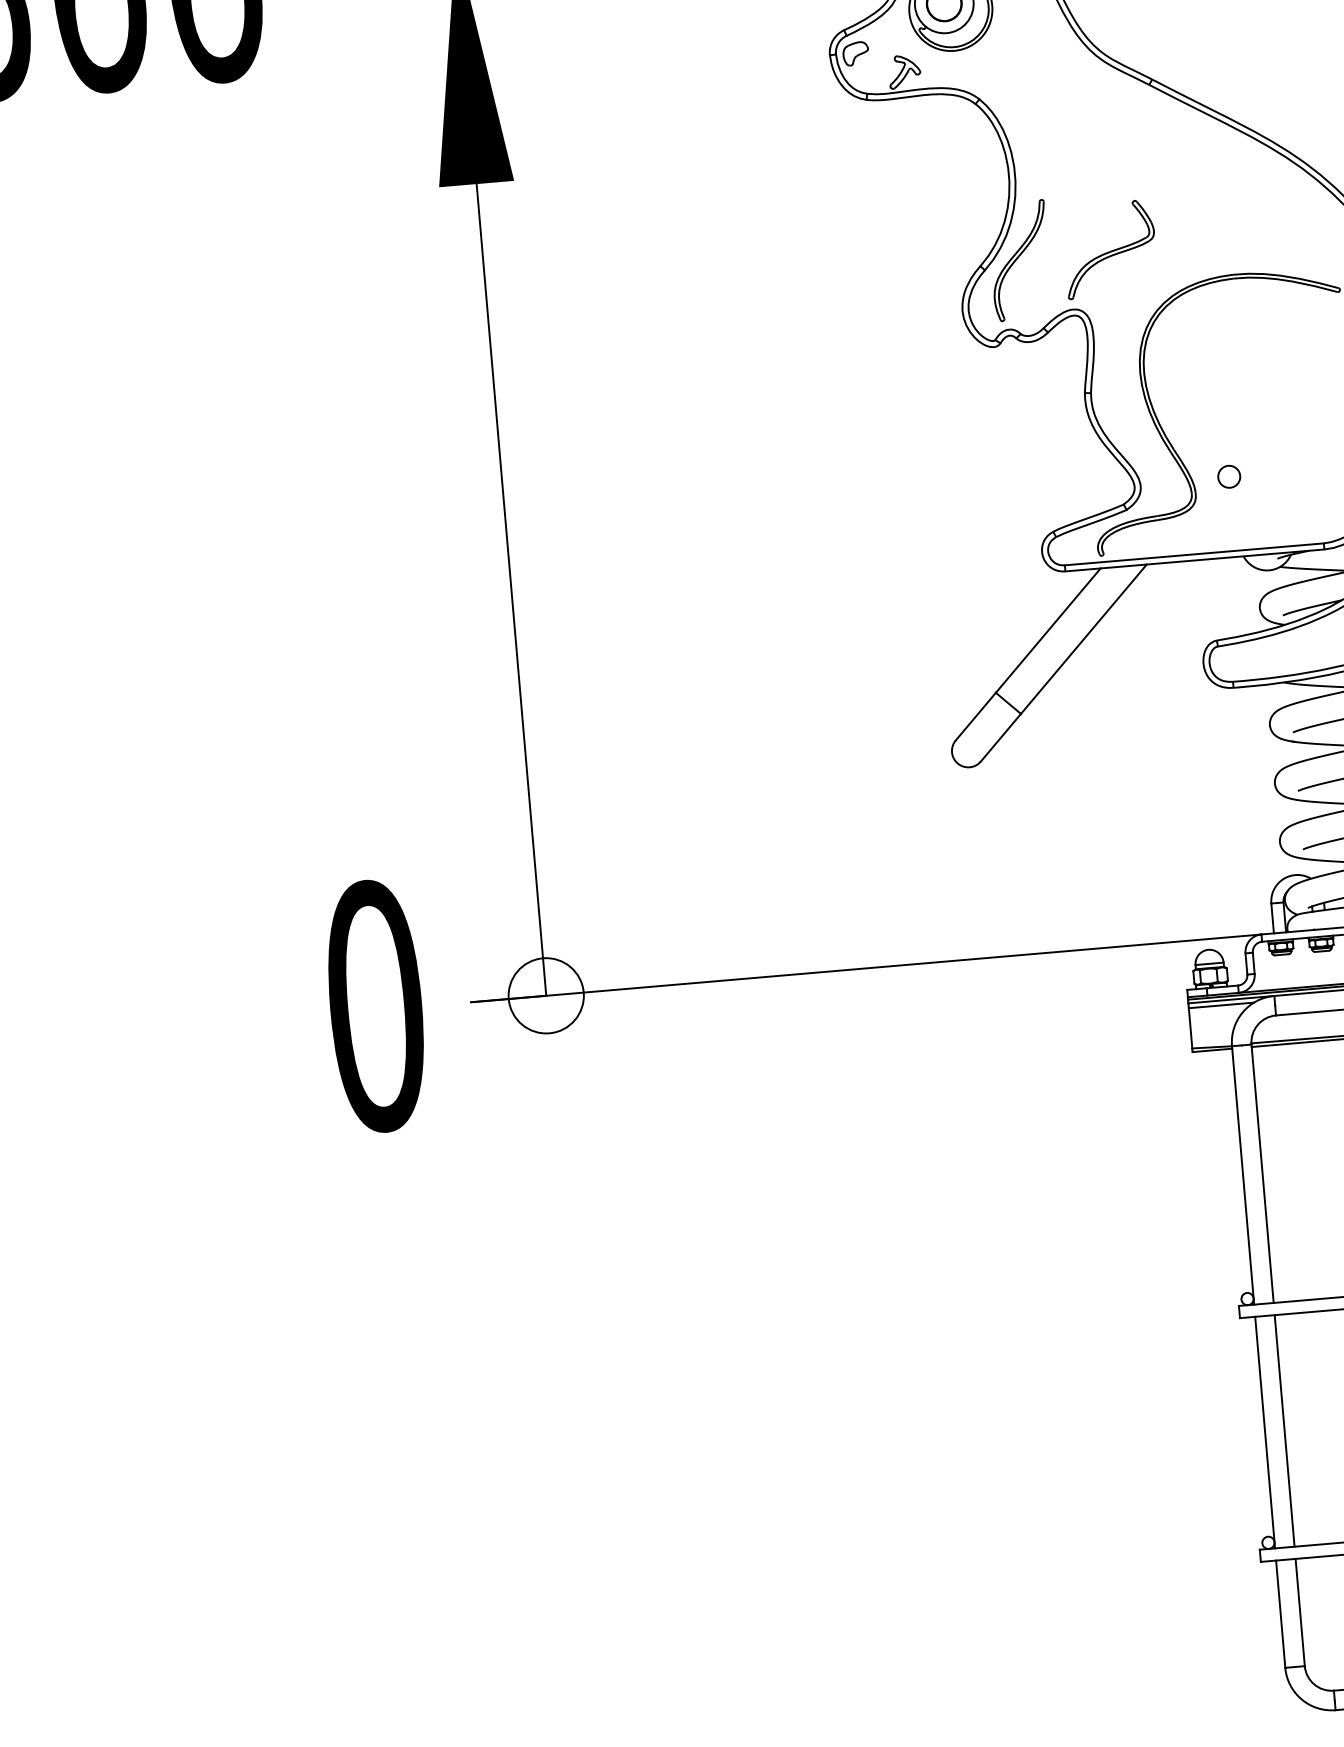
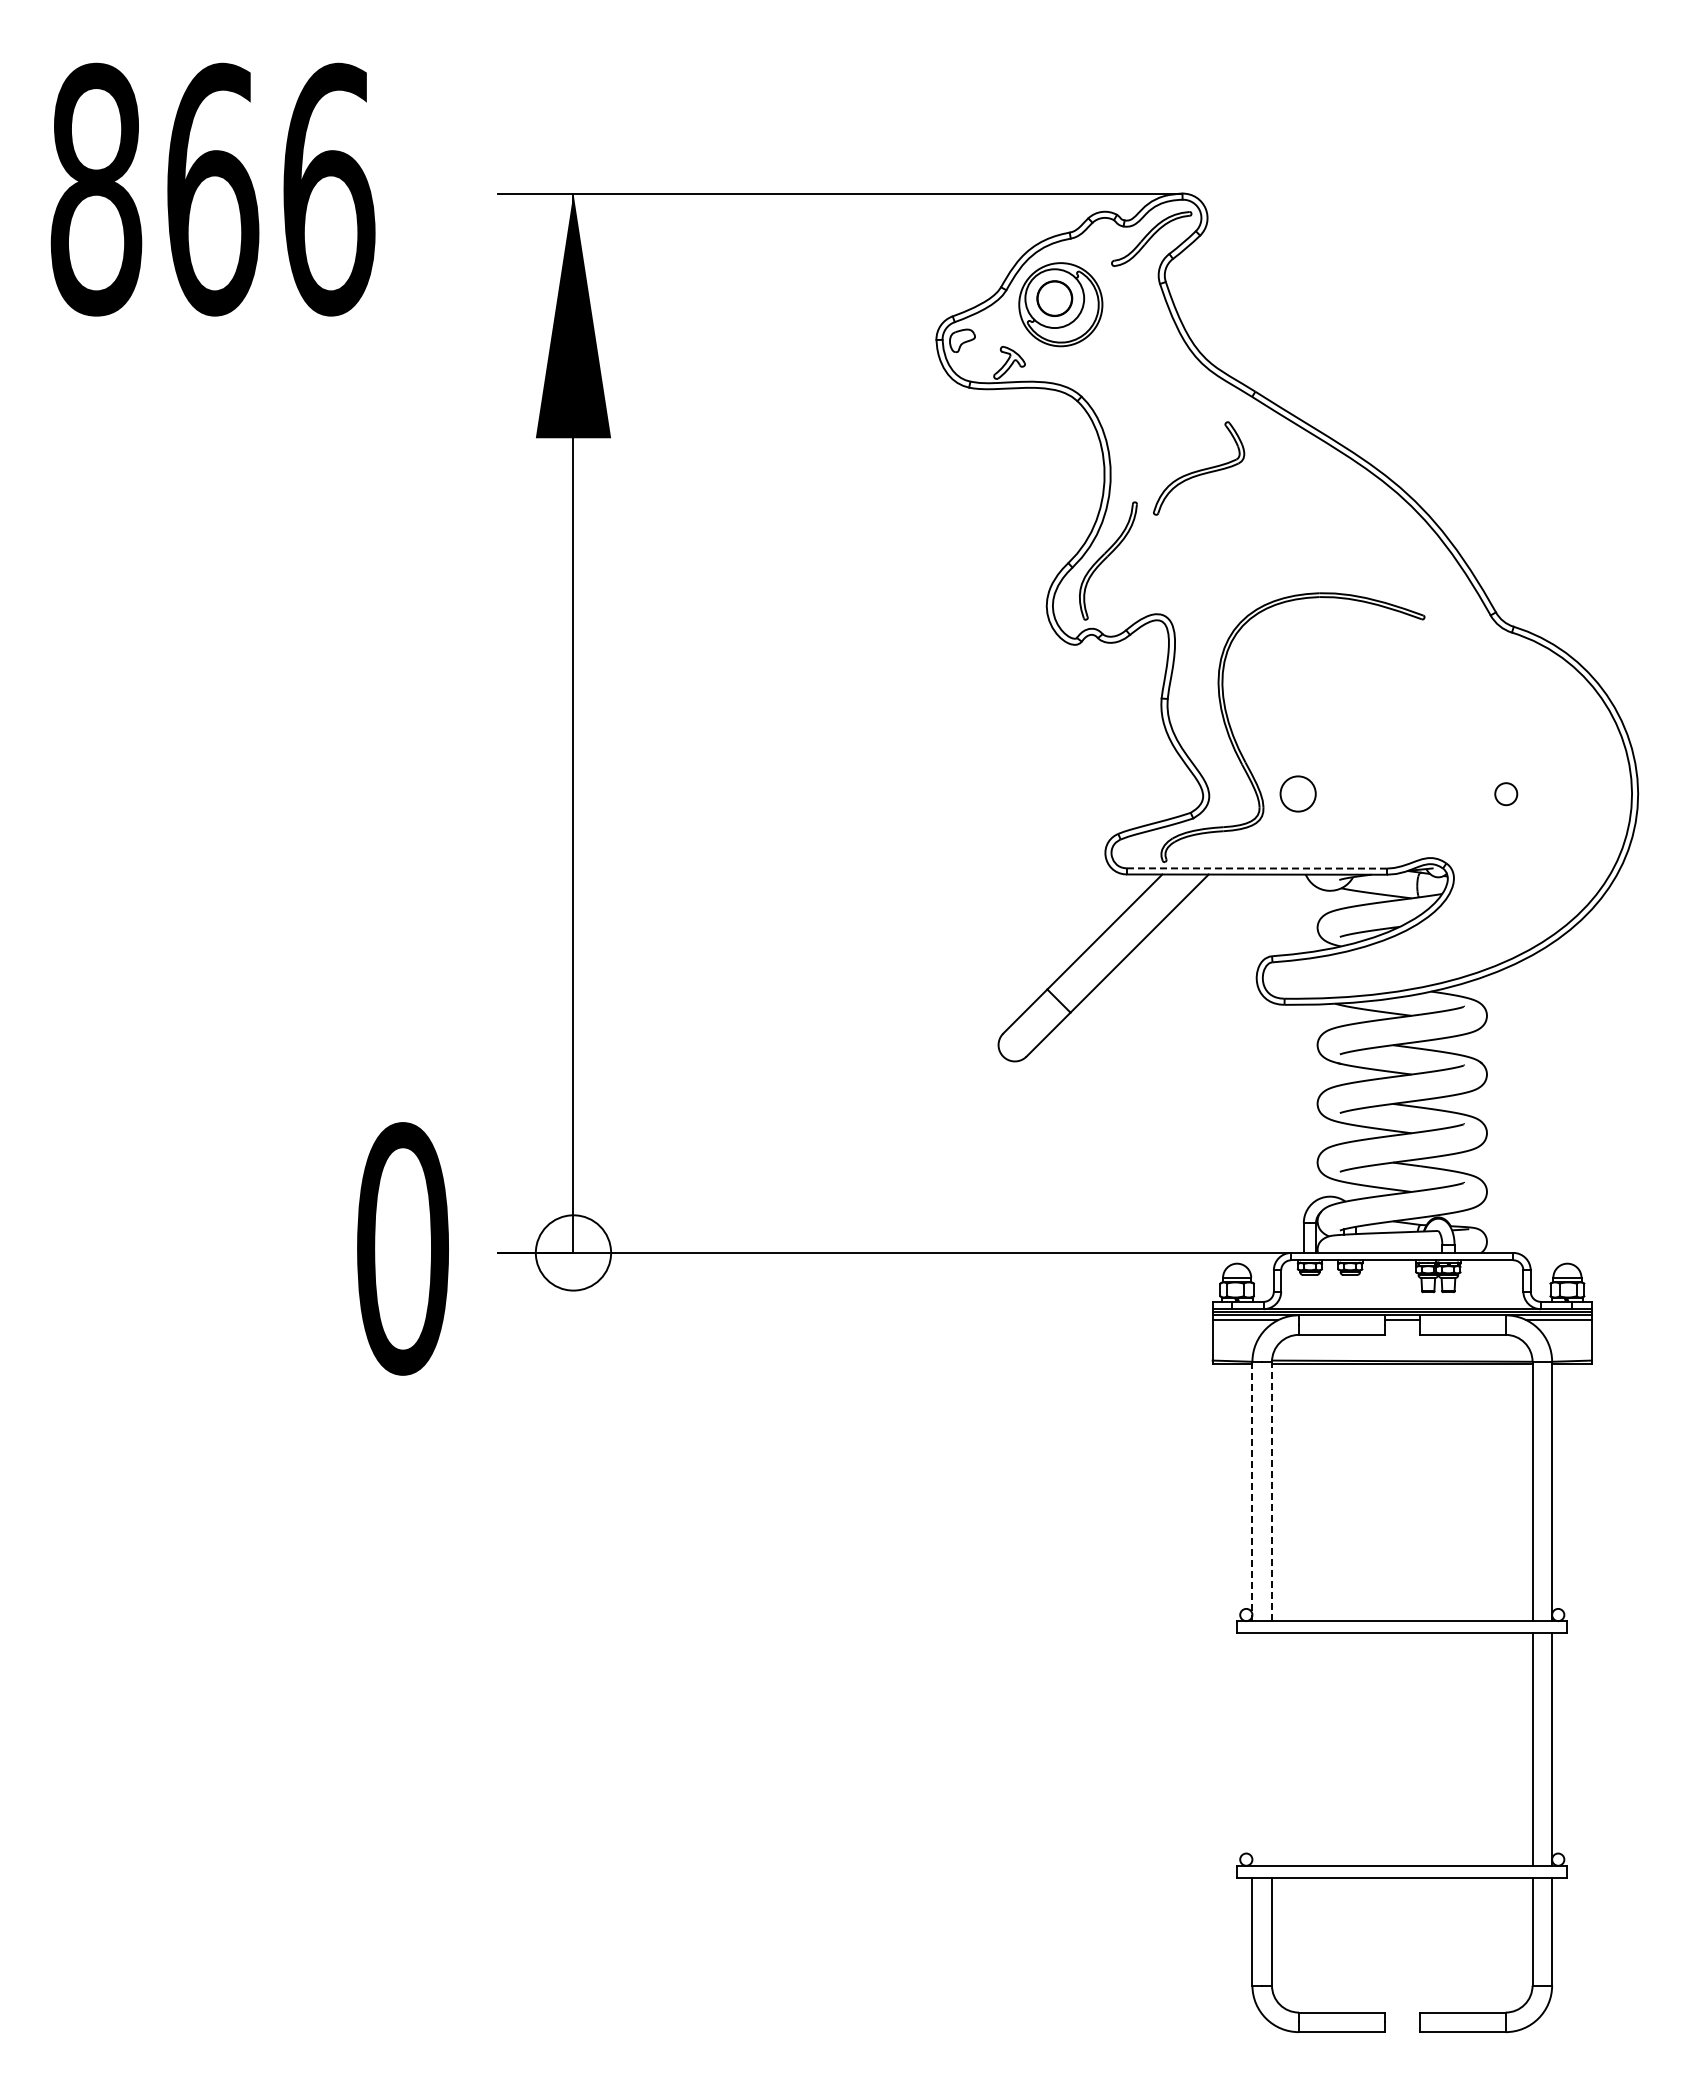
part: (1110, 249) -> (1199, 468), moved
circle: (1229, 477) -> (1298, 794), size x1.6
line: (1193, 554) -> (1256, 868), solid -> dashed
line: (1263, 1173) -> (1272, 1491), solid -> dashed
line: (1243, 1175) -> (1252, 1491), solid -> dashed
line: (1285, 1430) -> (1272, 1749), removed
line: (1265, 1432) -> (1252, 1749), removed

